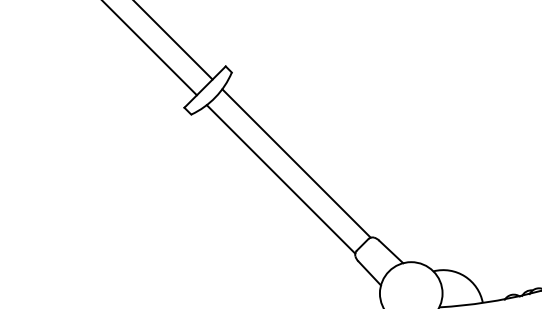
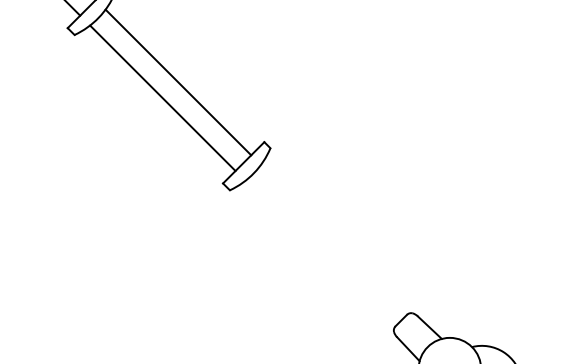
line: (295, 163) -> (334, 239), removed
line: (280, 178) -> (319, 254), removed

